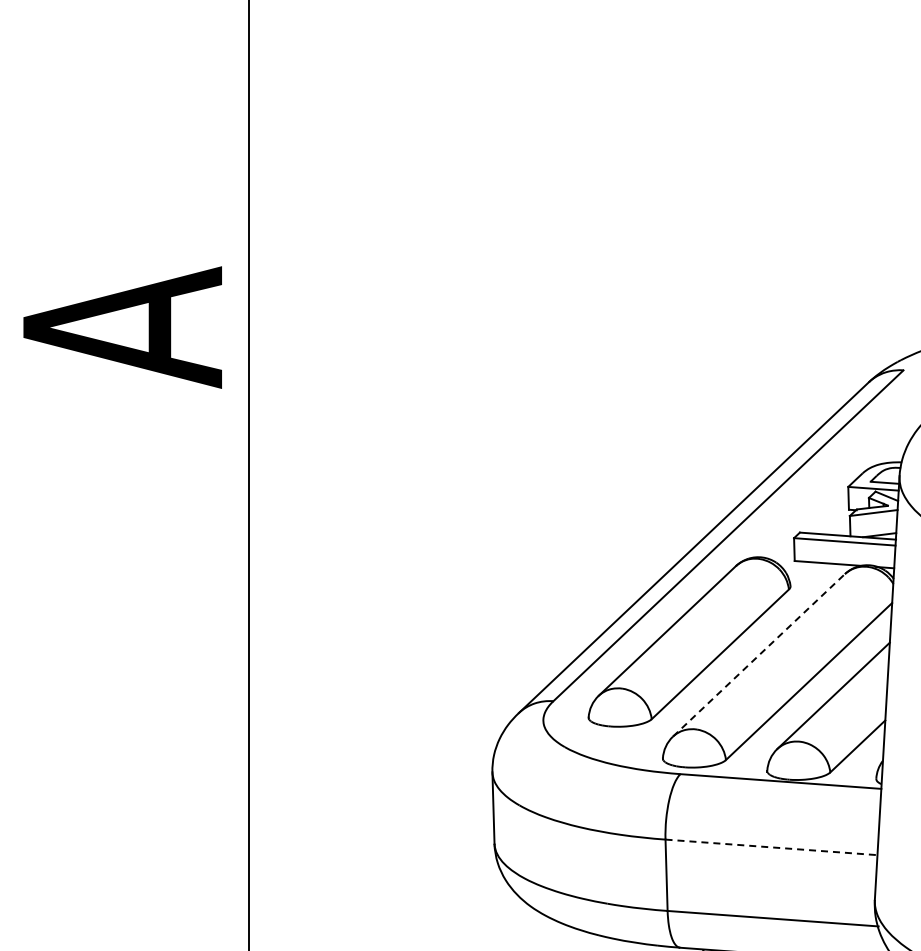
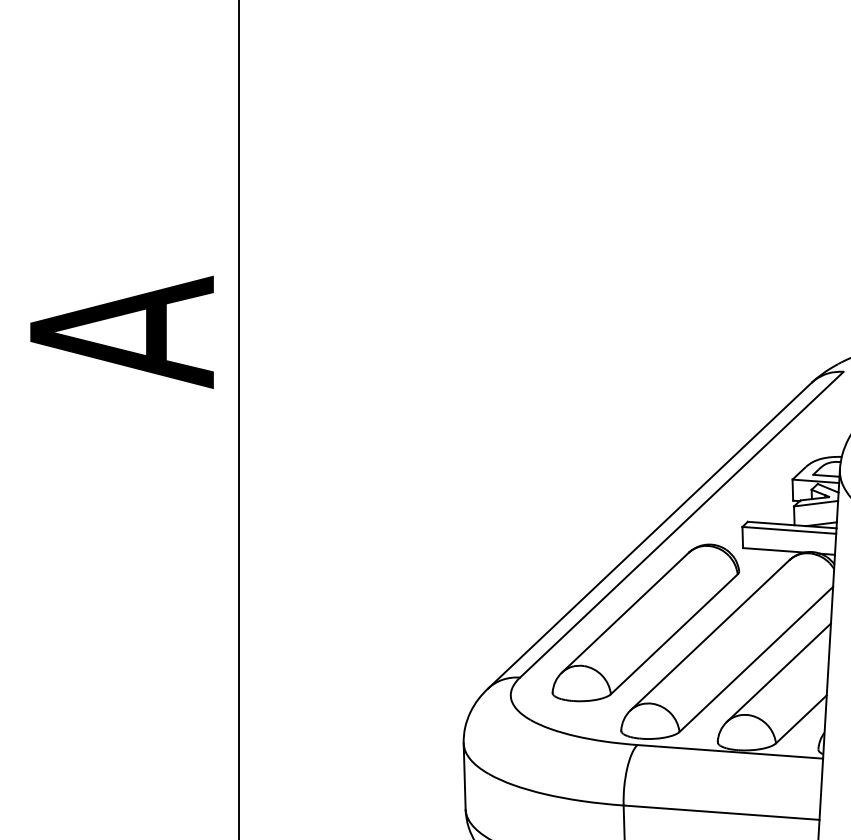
line: (759, 654) -> (710, 634), dashed -> solid
line: (771, 847) -> (721, 812), dashed -> solid

